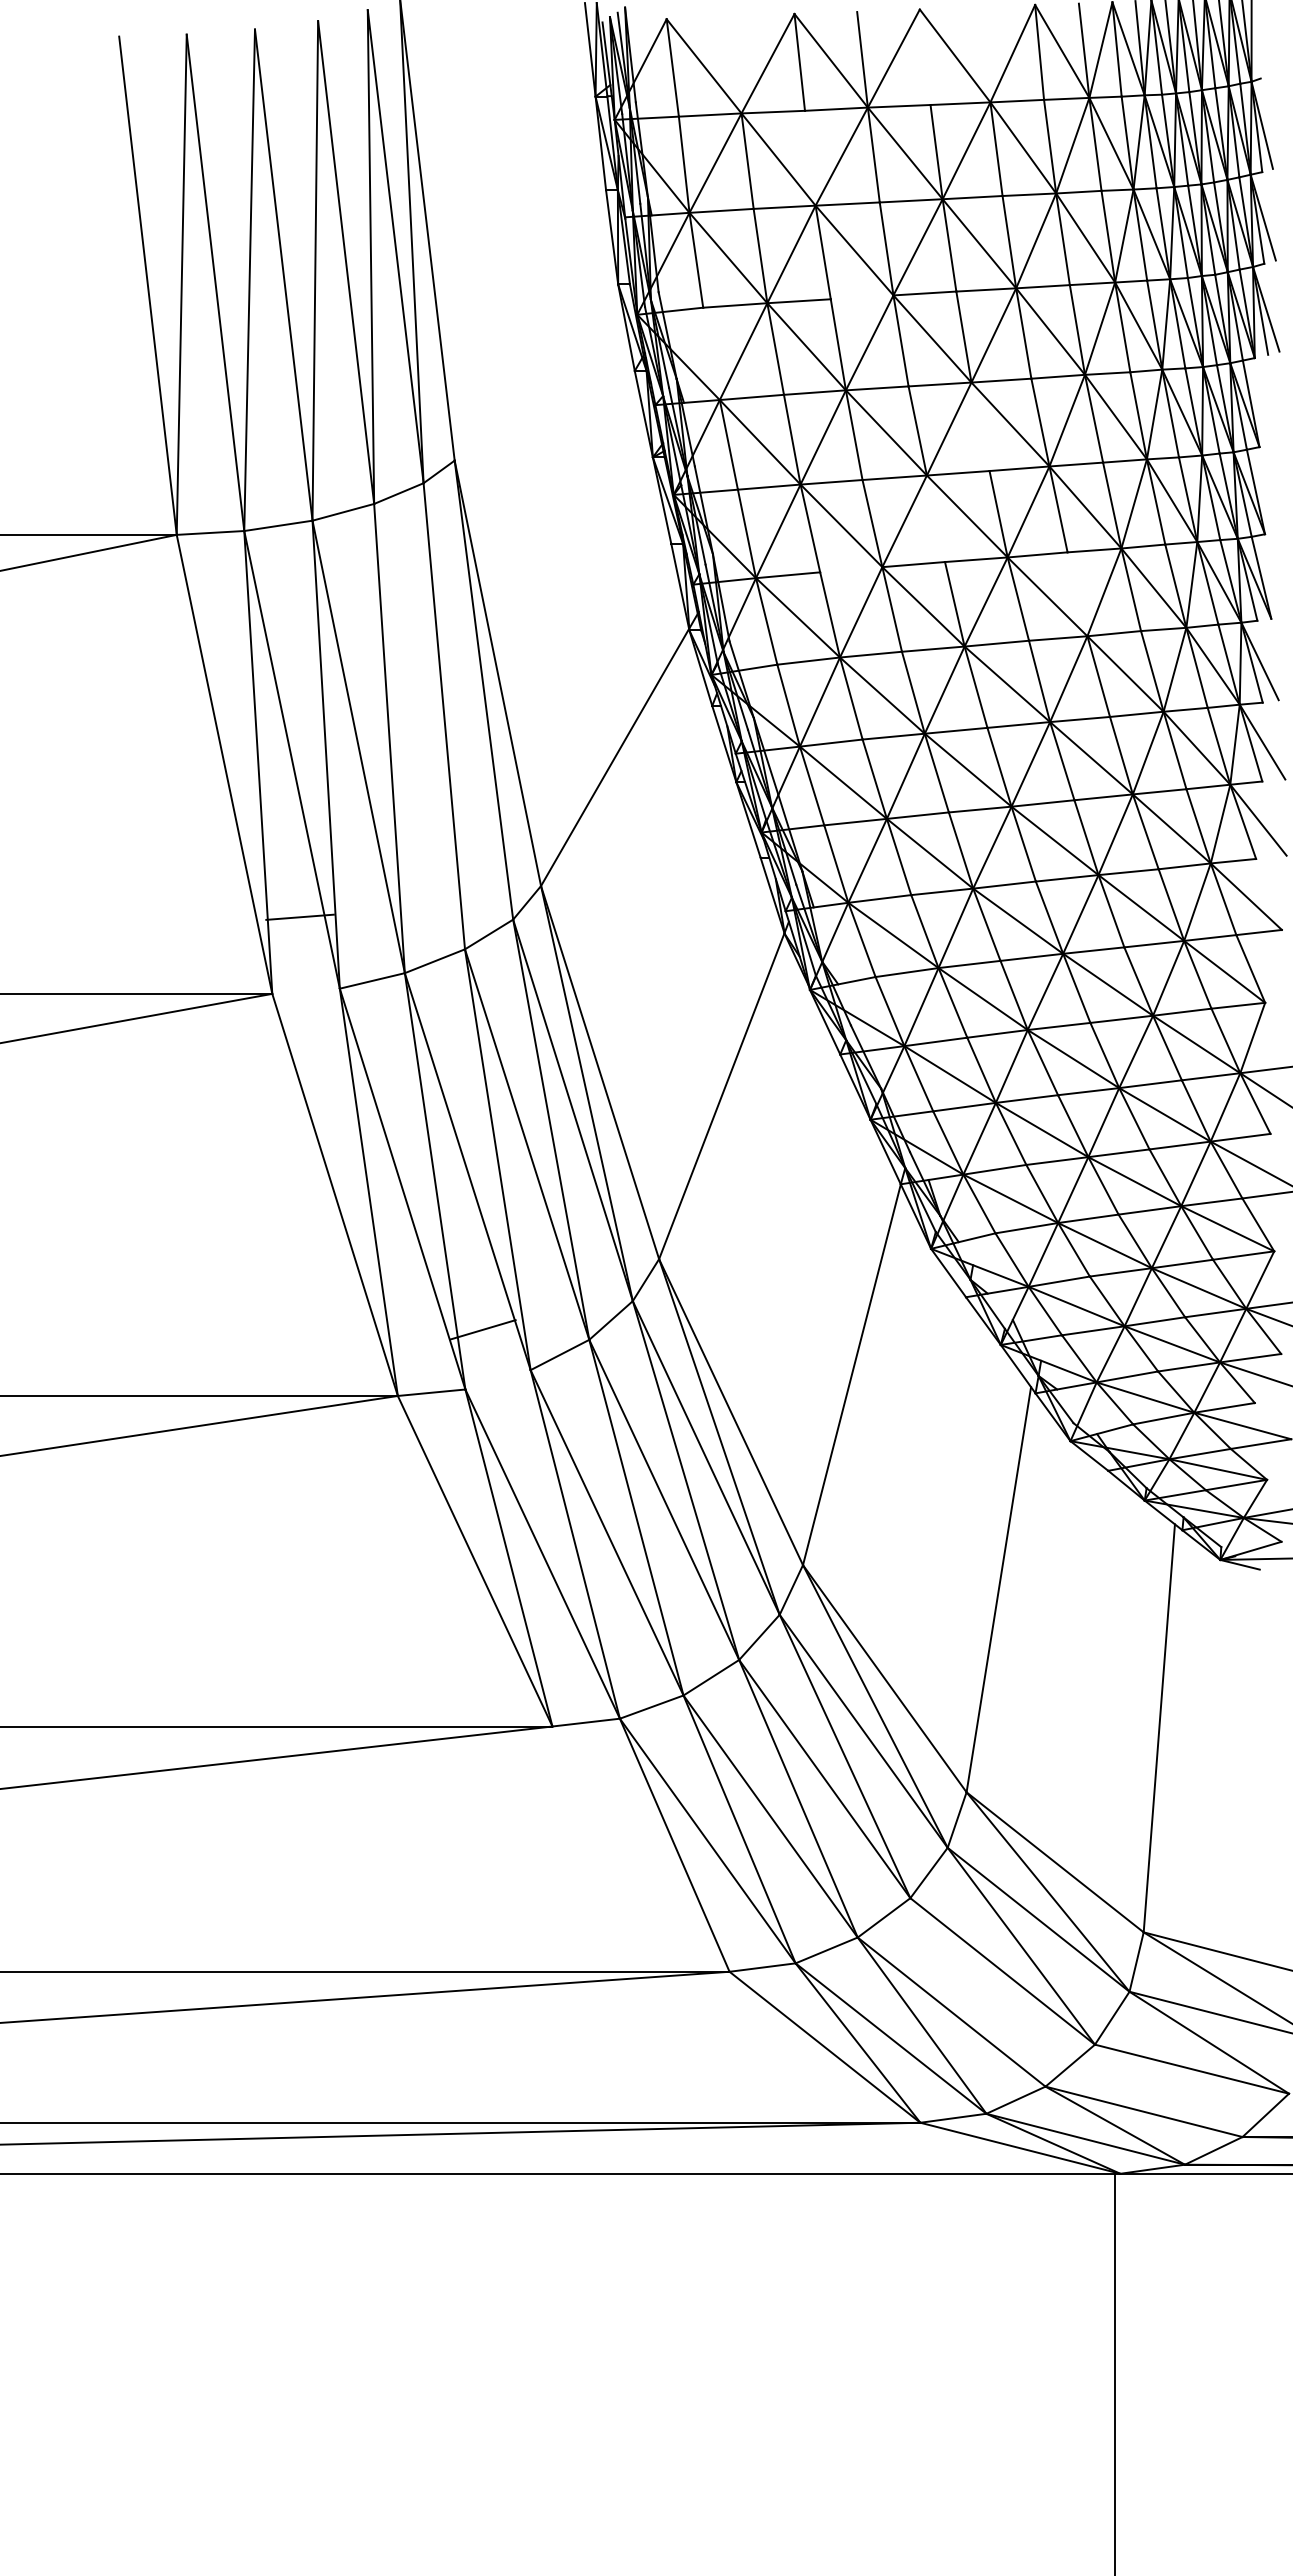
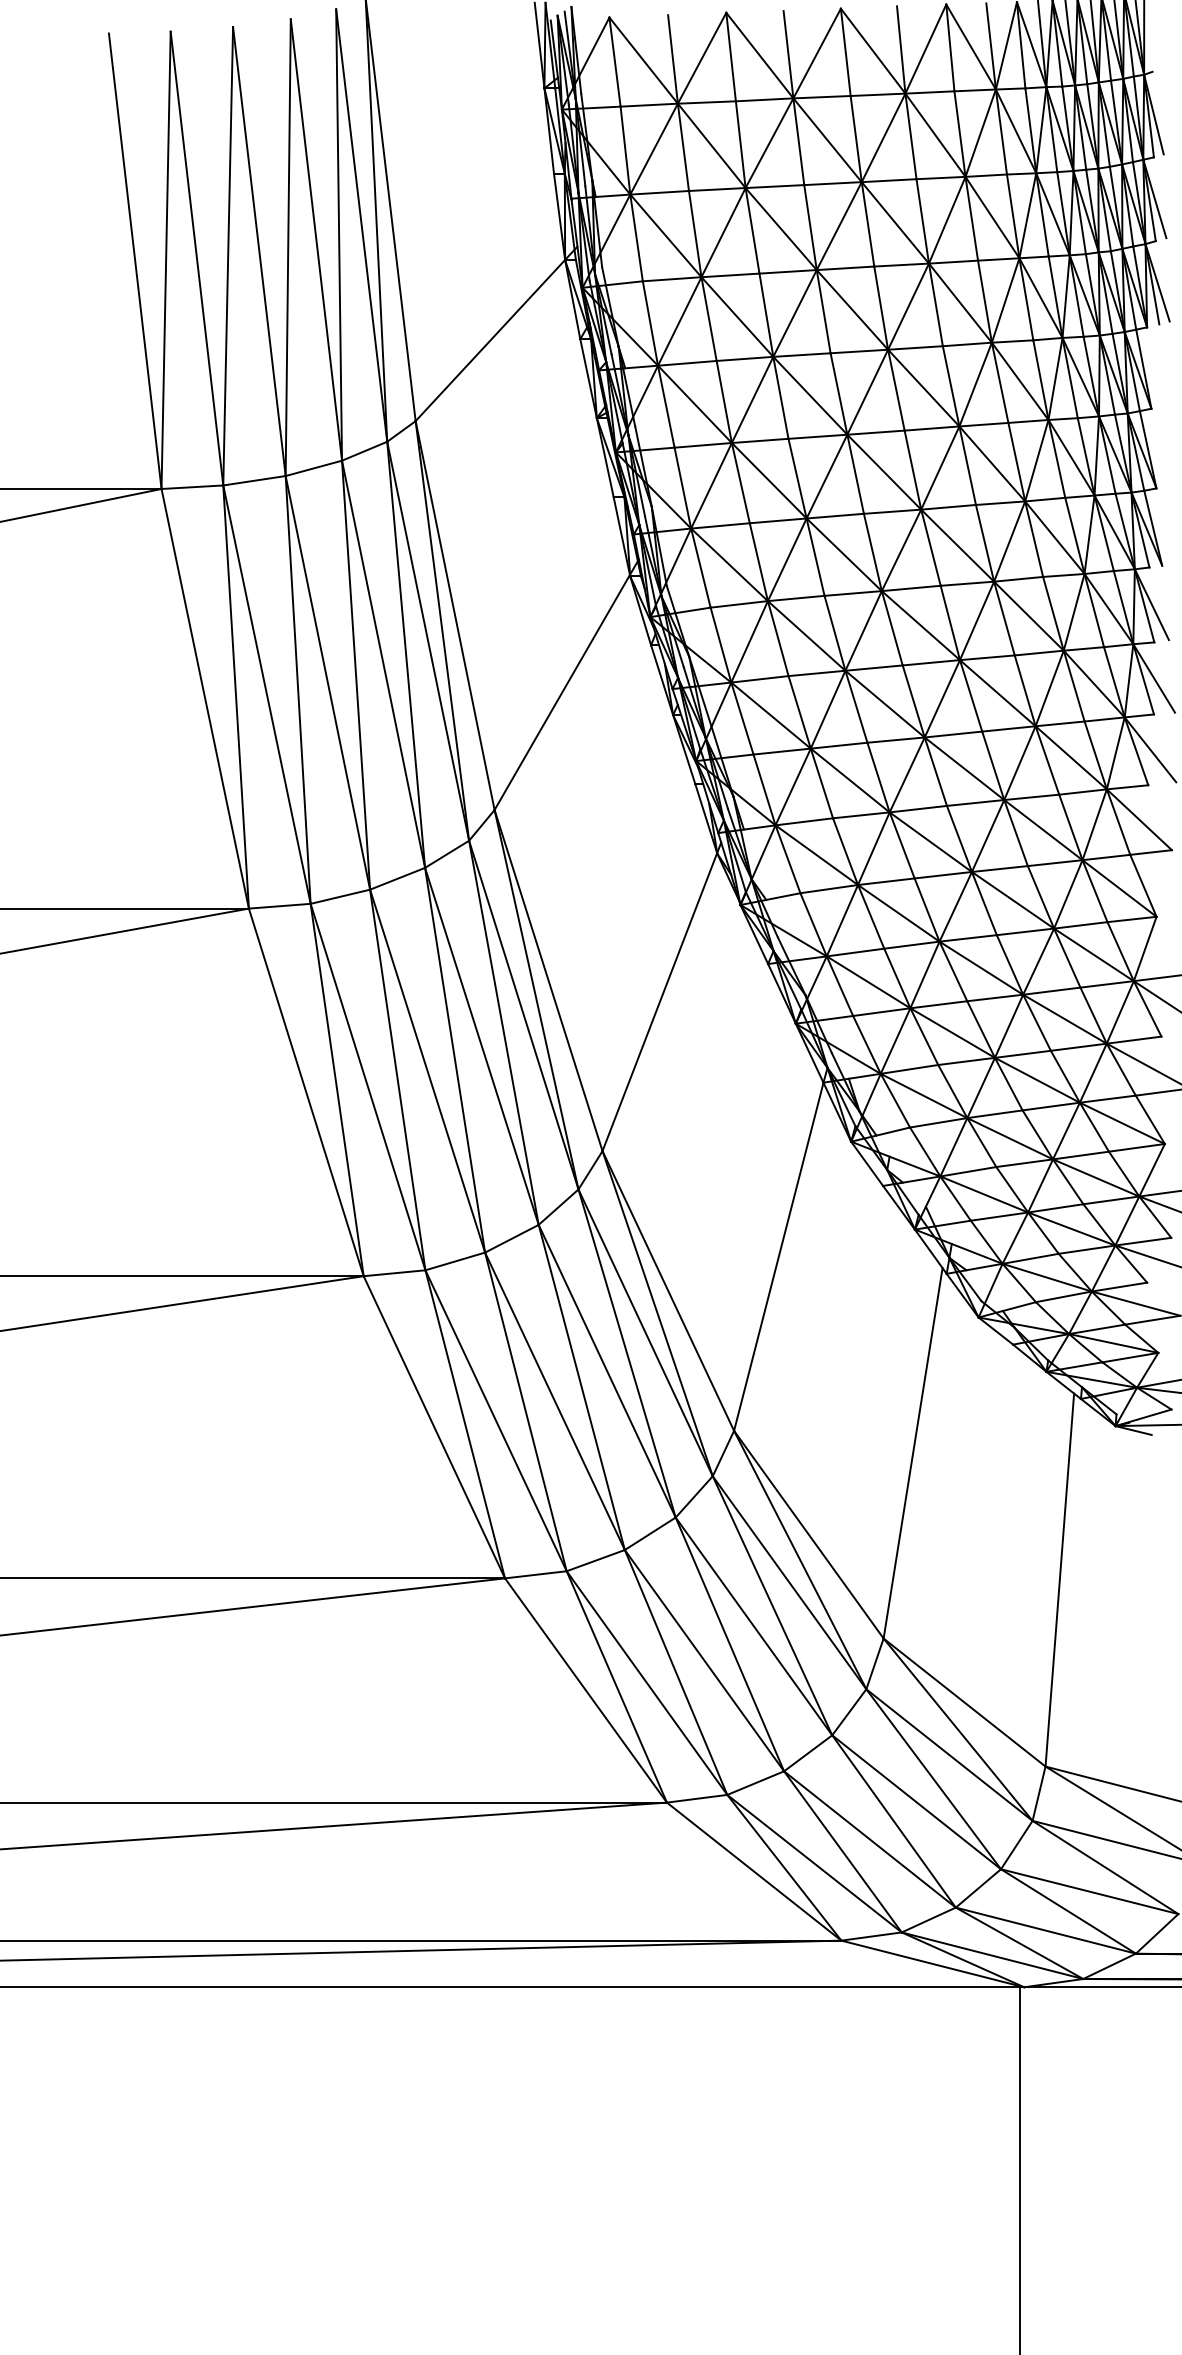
line: (985, 54) -> (900, 49), added
line: (924, 57) -> (845, 52), added
line: (735, 64) -> (672, 58), added
line: (809, 157) -> (740, 143), added
line: (861, 297) -> (787, 271), added
line: (711, 353) -> (650, 323), added
line: (542, 364) -> (495, 333), added
line: (980, 426) -> (896, 389), added
line: (935, 518) -> (855, 474), added
line: (851, 569) -> (778, 520), added
line: (1077, 594) -> (985, 543), added
line: (468, 701) -> (428, 641), added
line: (419, 726) -> (383, 664), added
line: (299, 916) -> (279, 905), moved
line: (482, 1329) -> (454, 1261), moved
line: (640, 1848) -> (585, 1689), added
line: (977, 1992) -> (893, 1821), added
line: (1168, 2090) -> (1068, 1911), added

